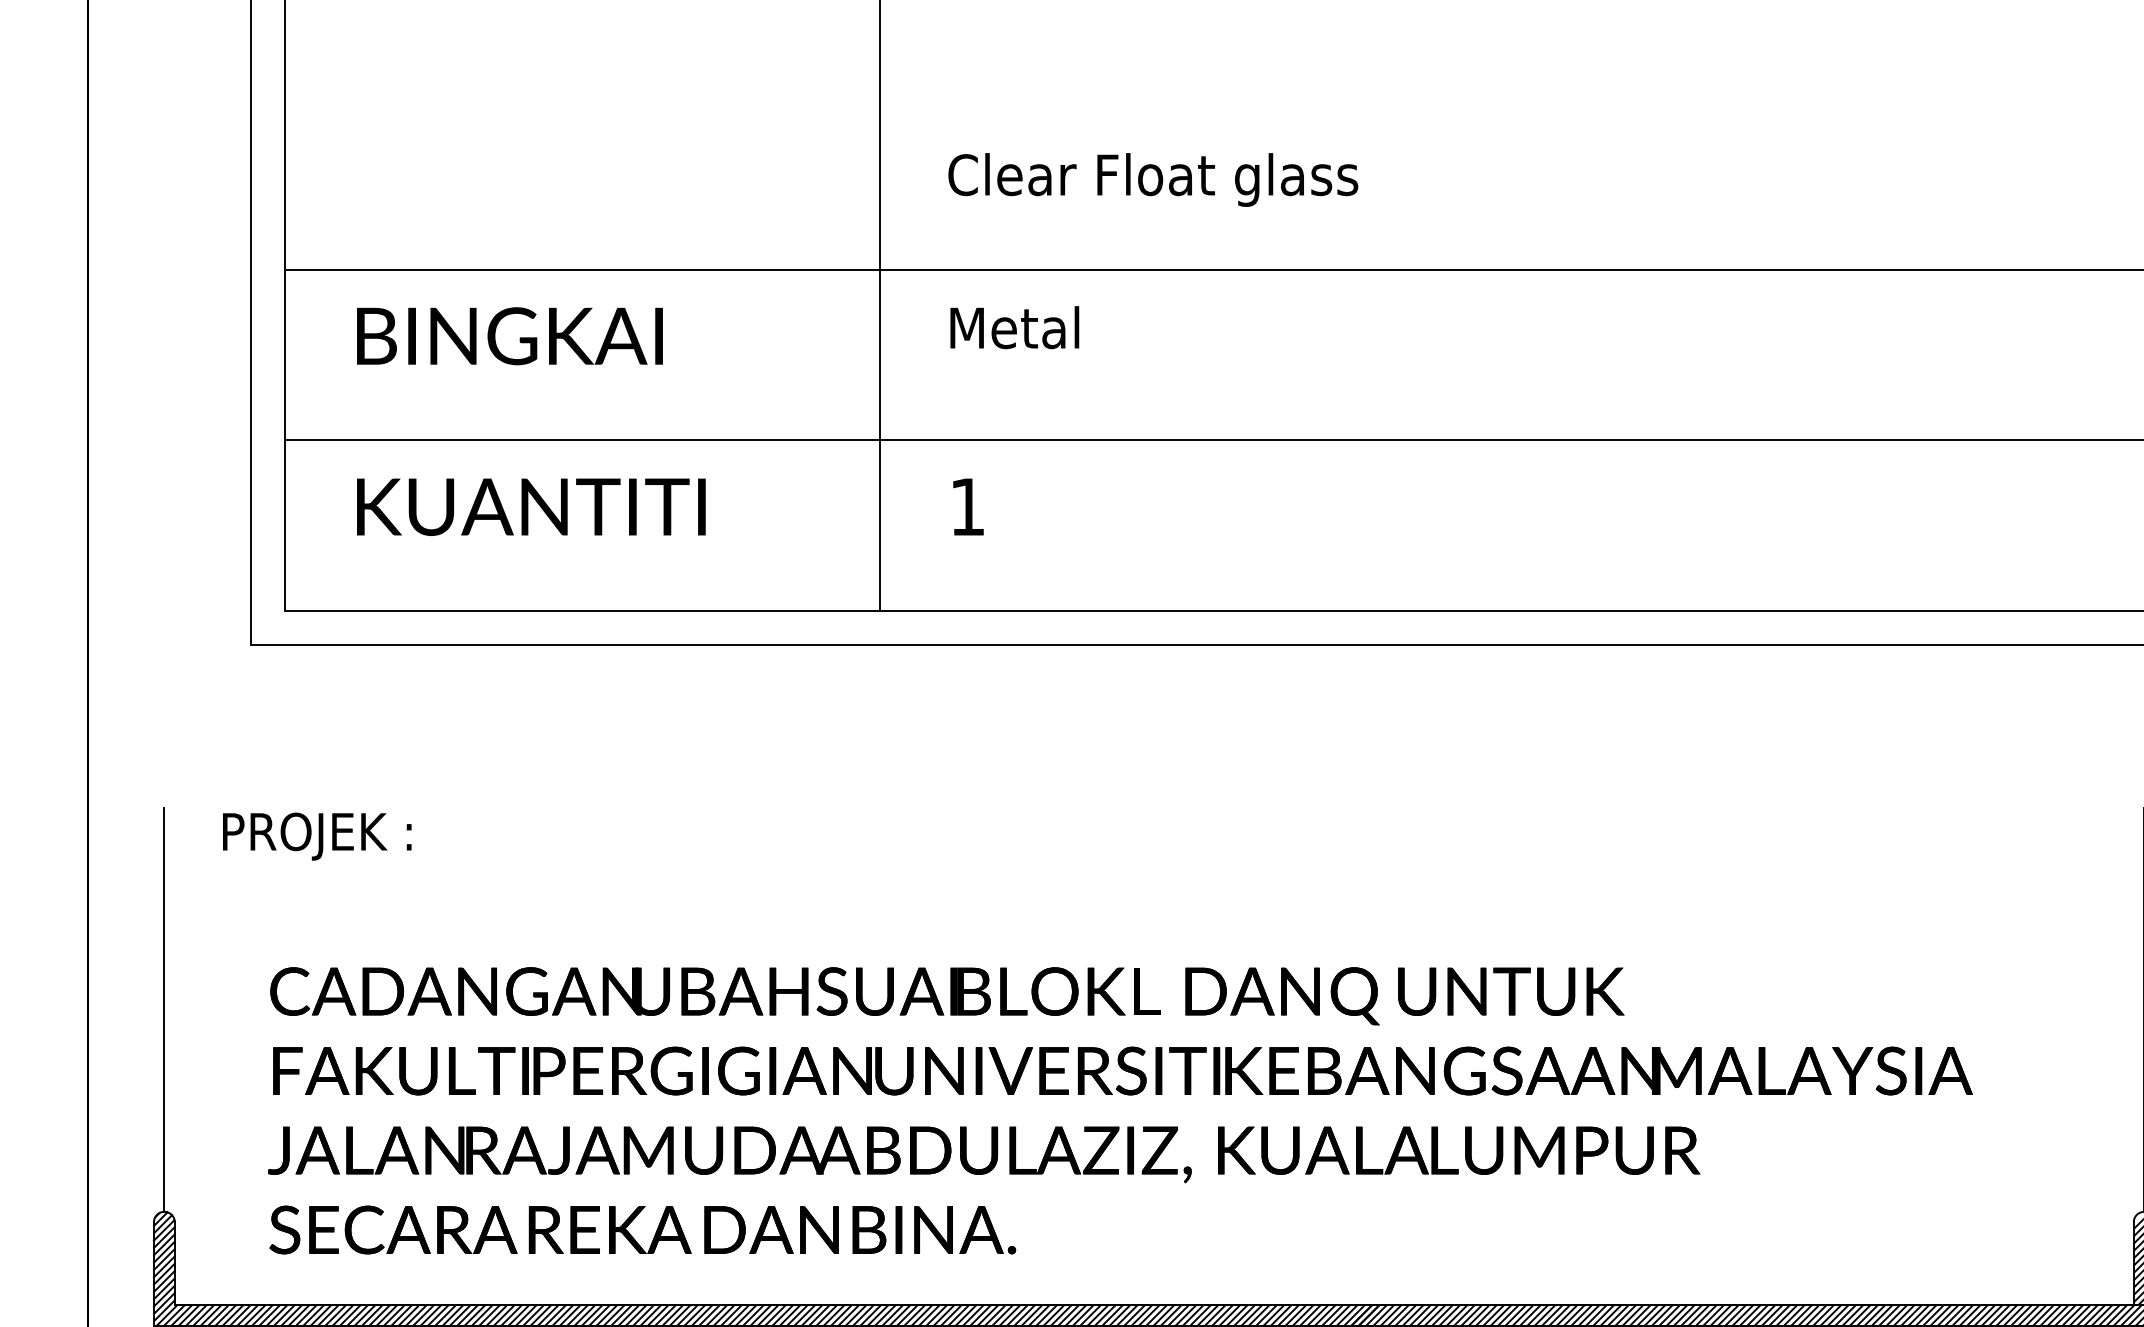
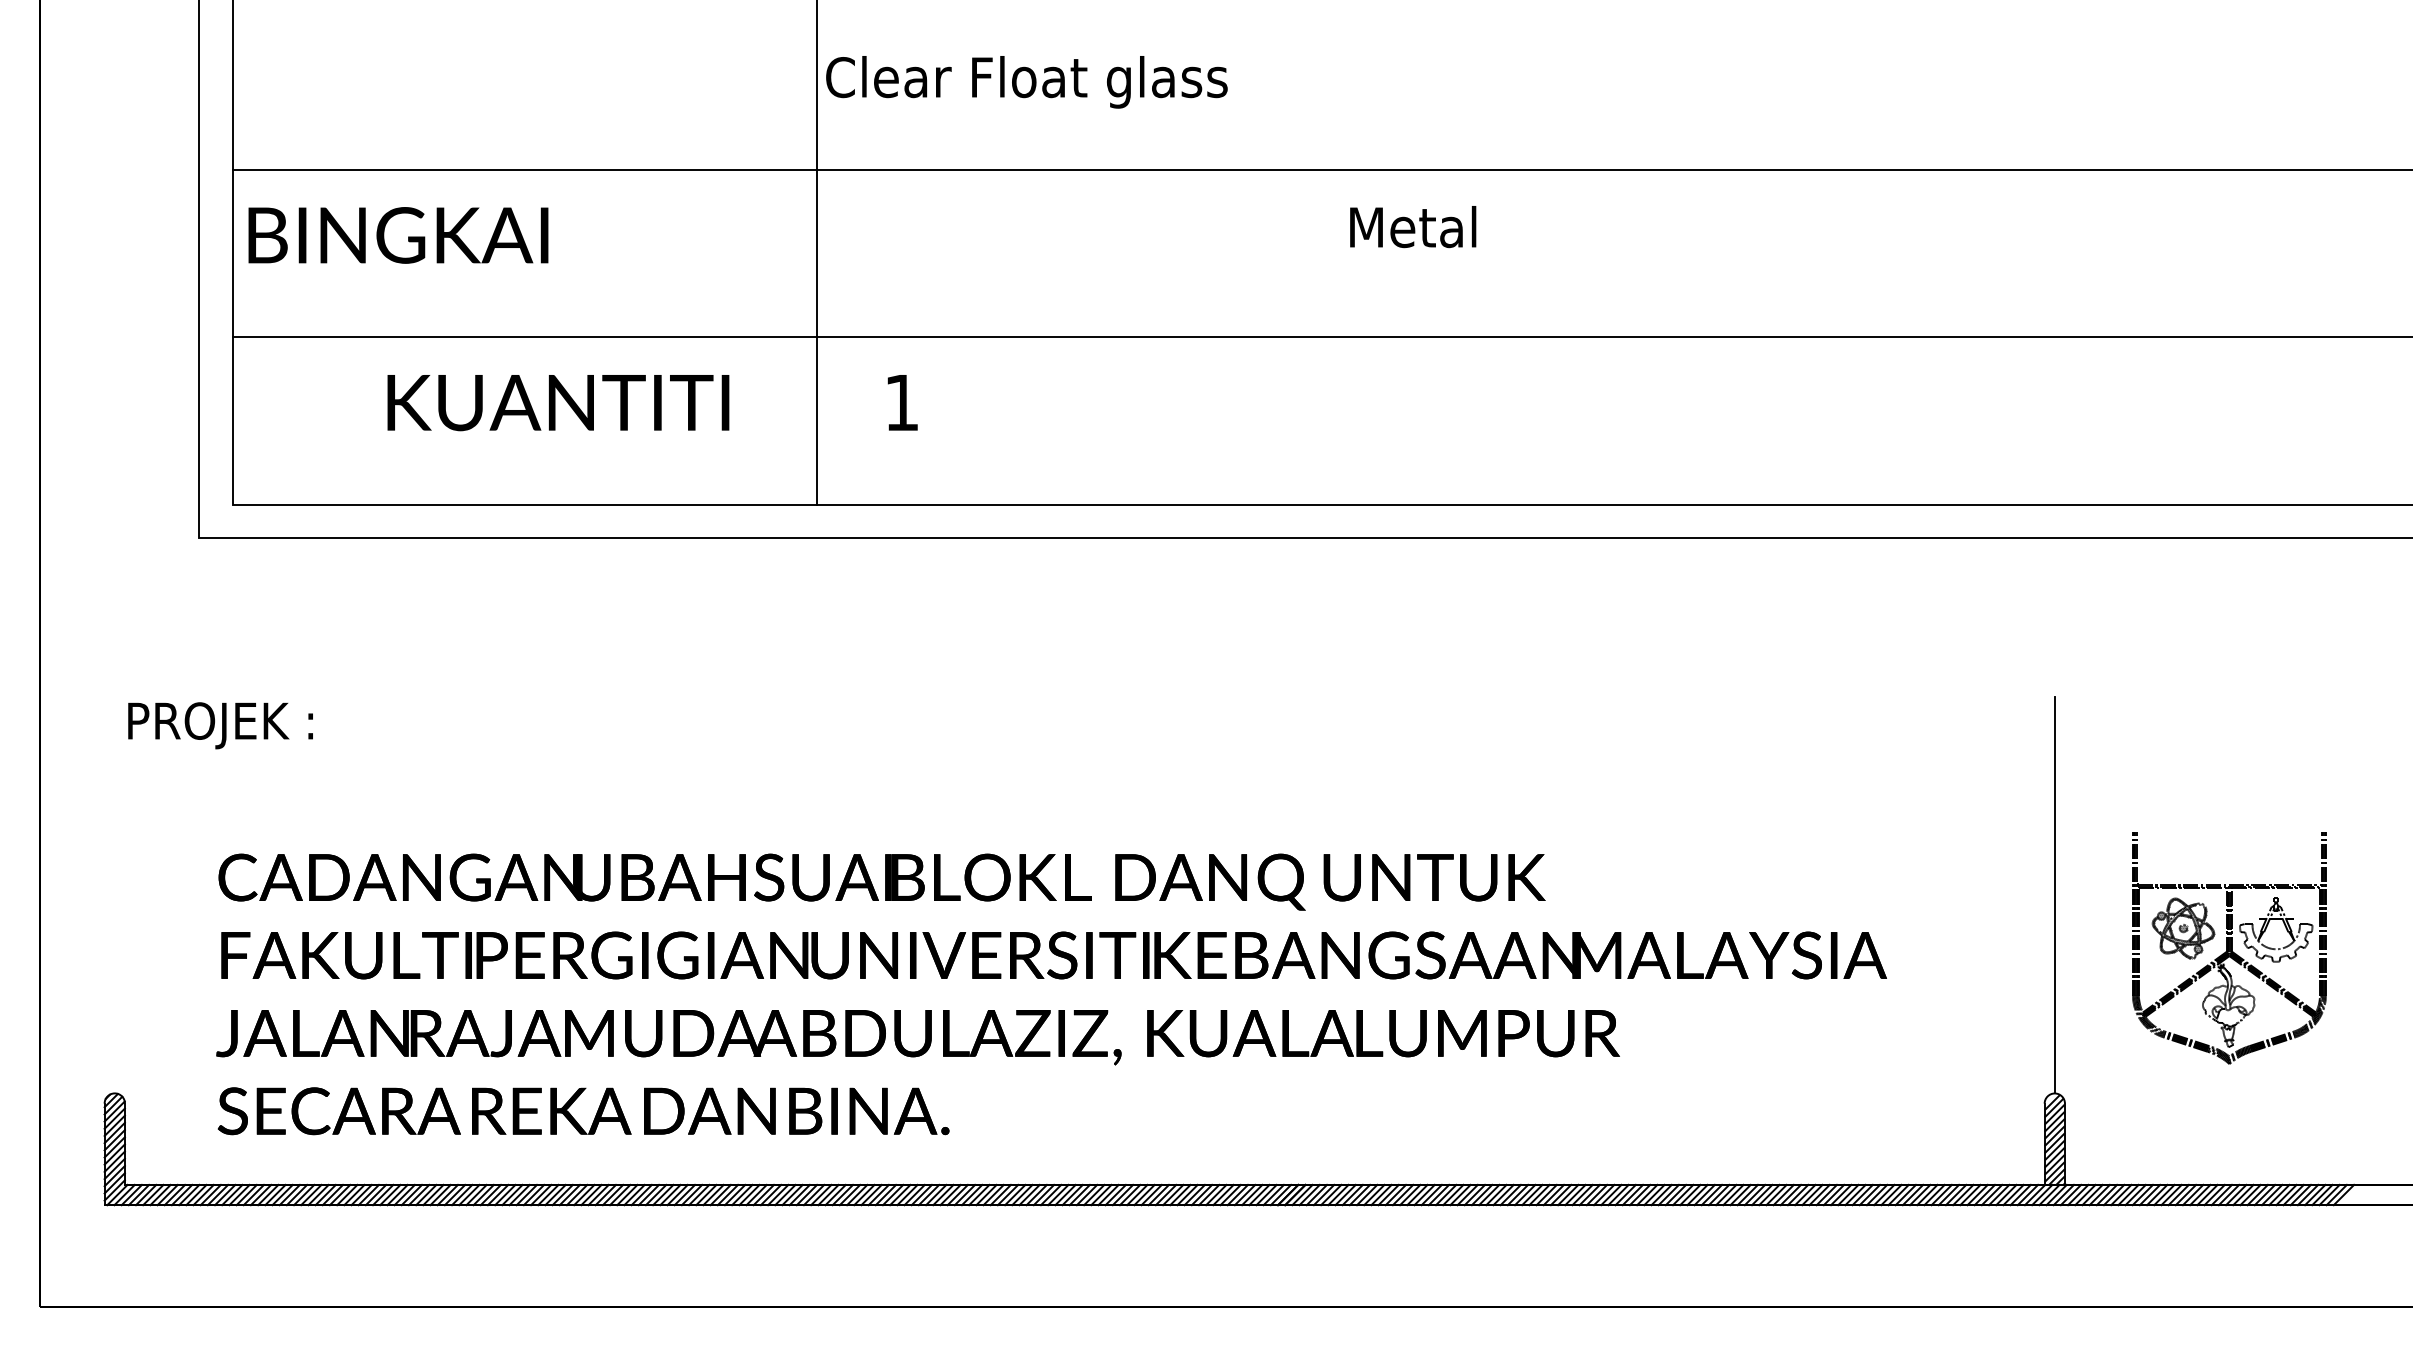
text: (1152, 180) -> (1026, 82), moved
text: (1015, 328) -> (1413, 227), moved
text: (509, 336) -> (398, 235), moved
text: (531, 507) -> (558, 403), moved
text: (317, 836) -> (220, 725), moved
line: (164, 1009) -> (114, 895), removed

